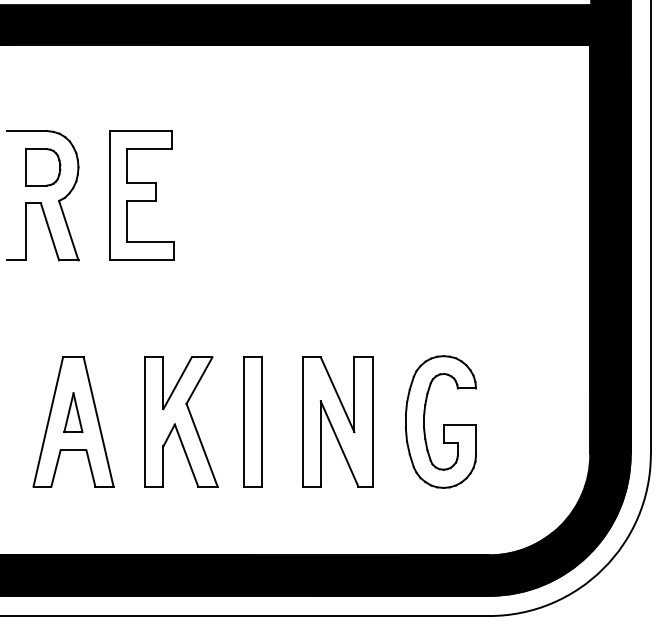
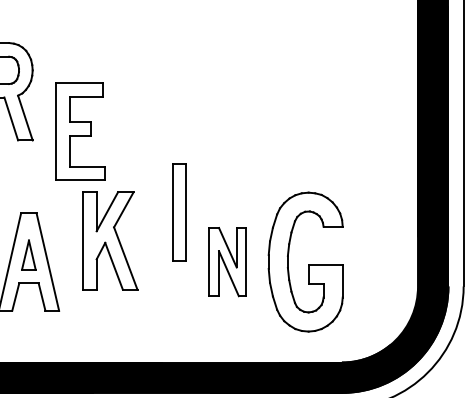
part: (141, 195) -> (80, 131), moved
part: (181, 421) -> (110, 240), moved
part: (252, 421) -> (178, 212), moved
part: (337, 421) -> (227, 261), size x0.7
part: (440, 421) -> (305, 261), size x1.4

